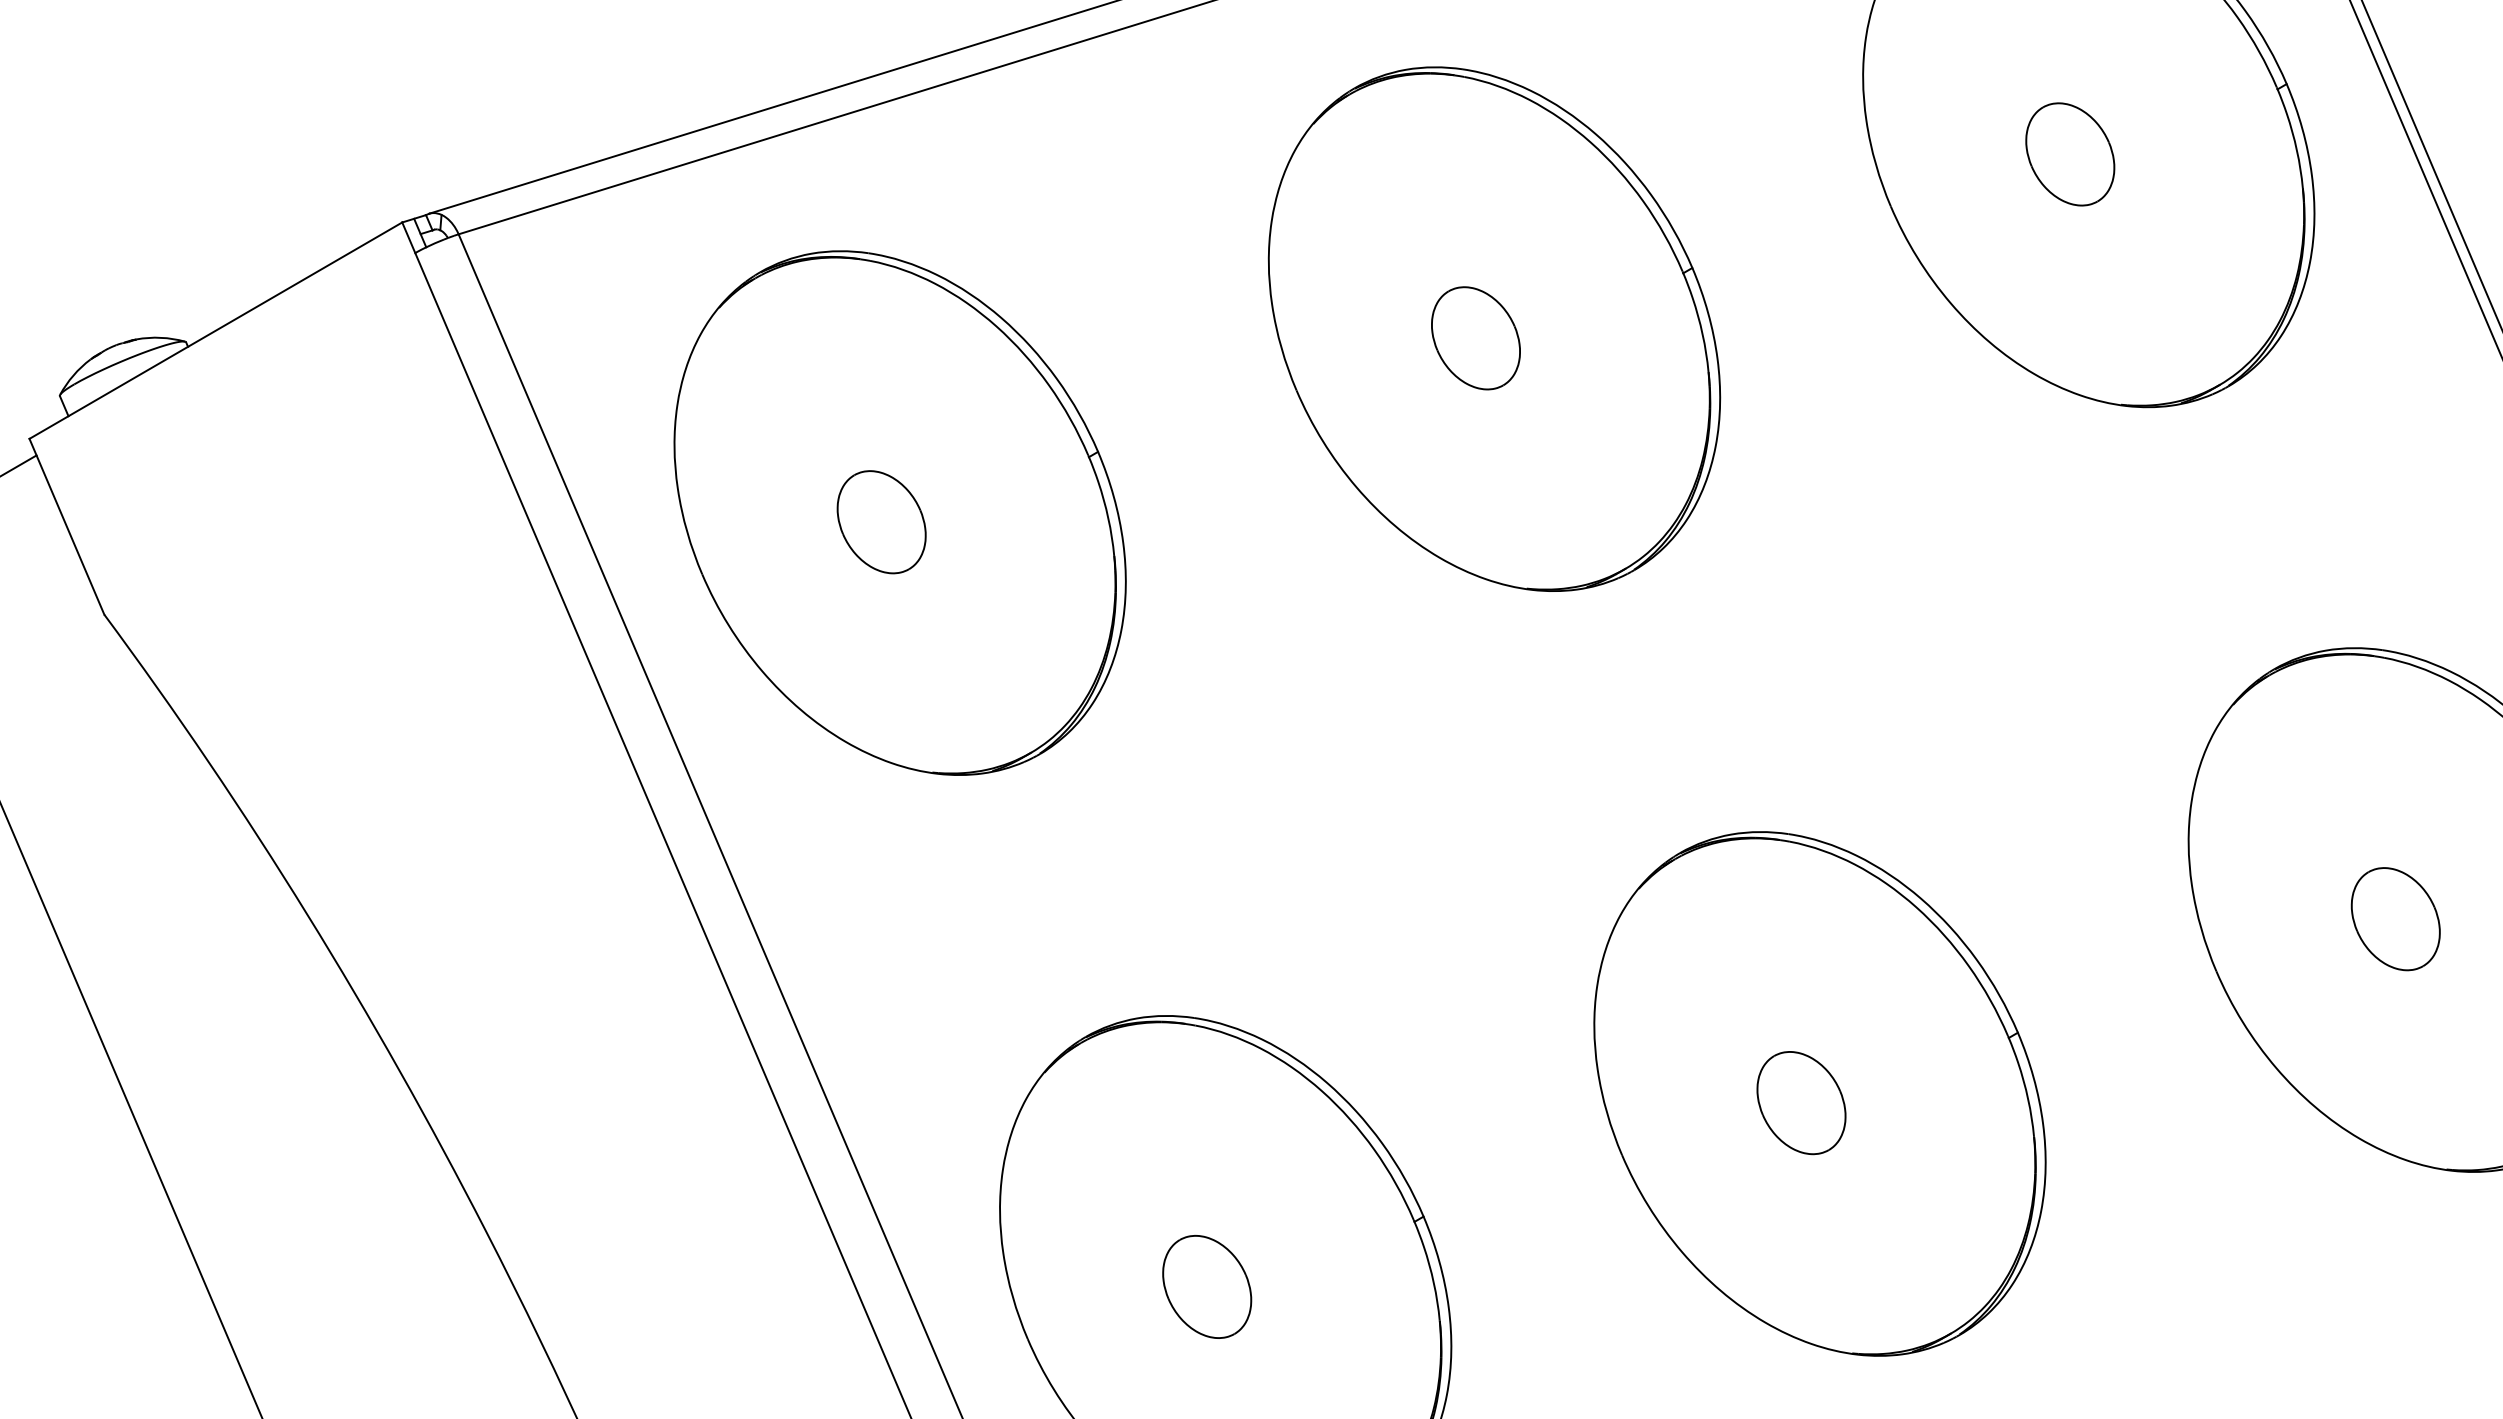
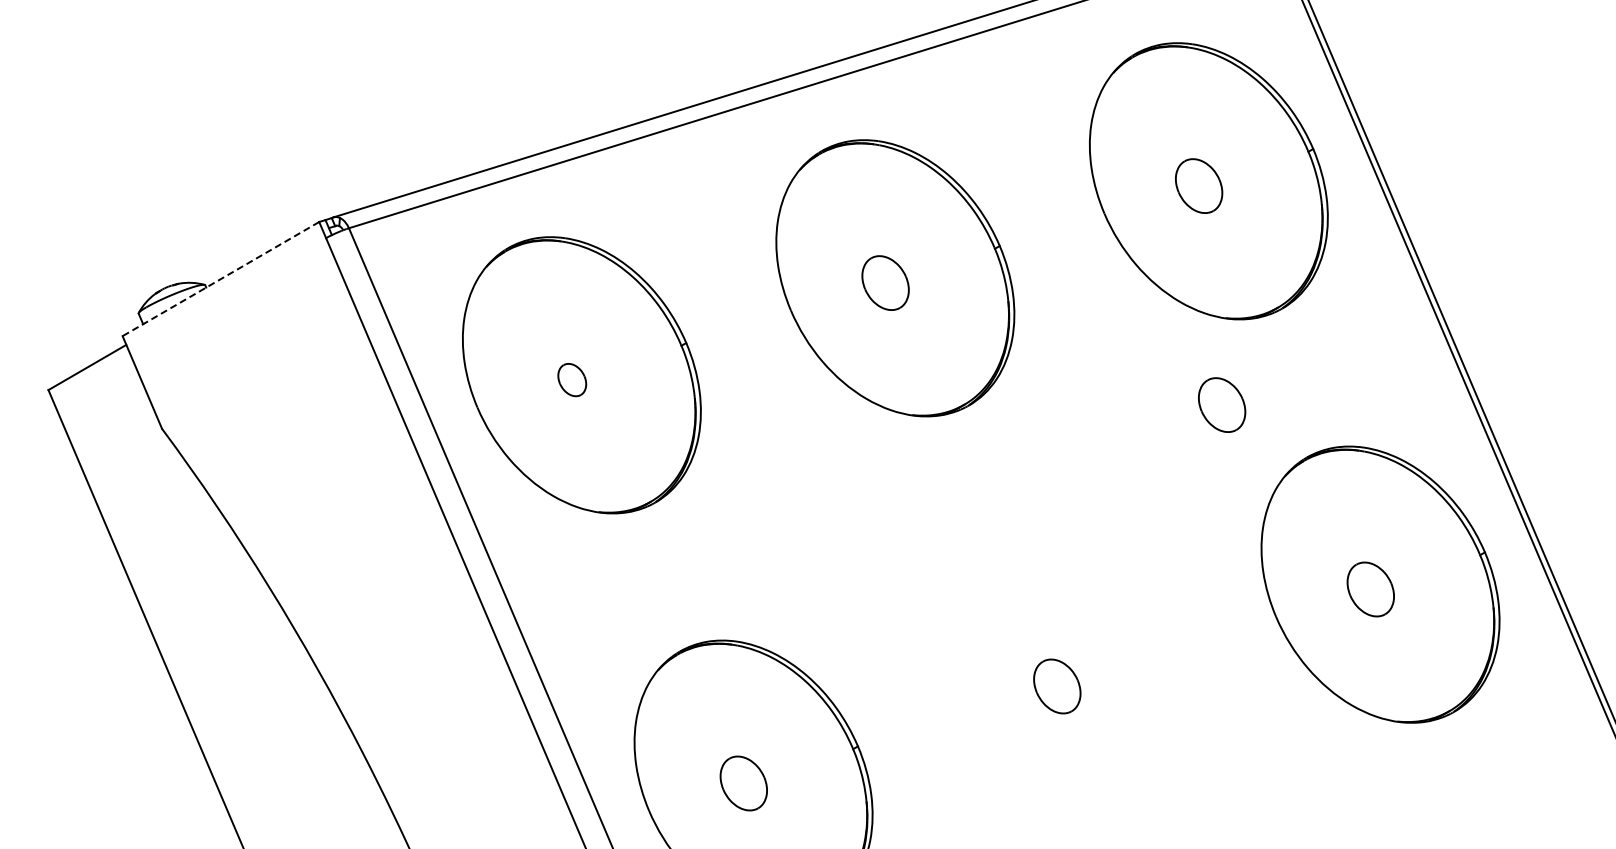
line: (215, 331) -> (220, 279), solid -> dashed
part: (882, 521) -> (572, 379), size x0.6
part: (2114, 568) -> (1222, 404), added
part: (1818, 1093) -> (1066, 681), removed

